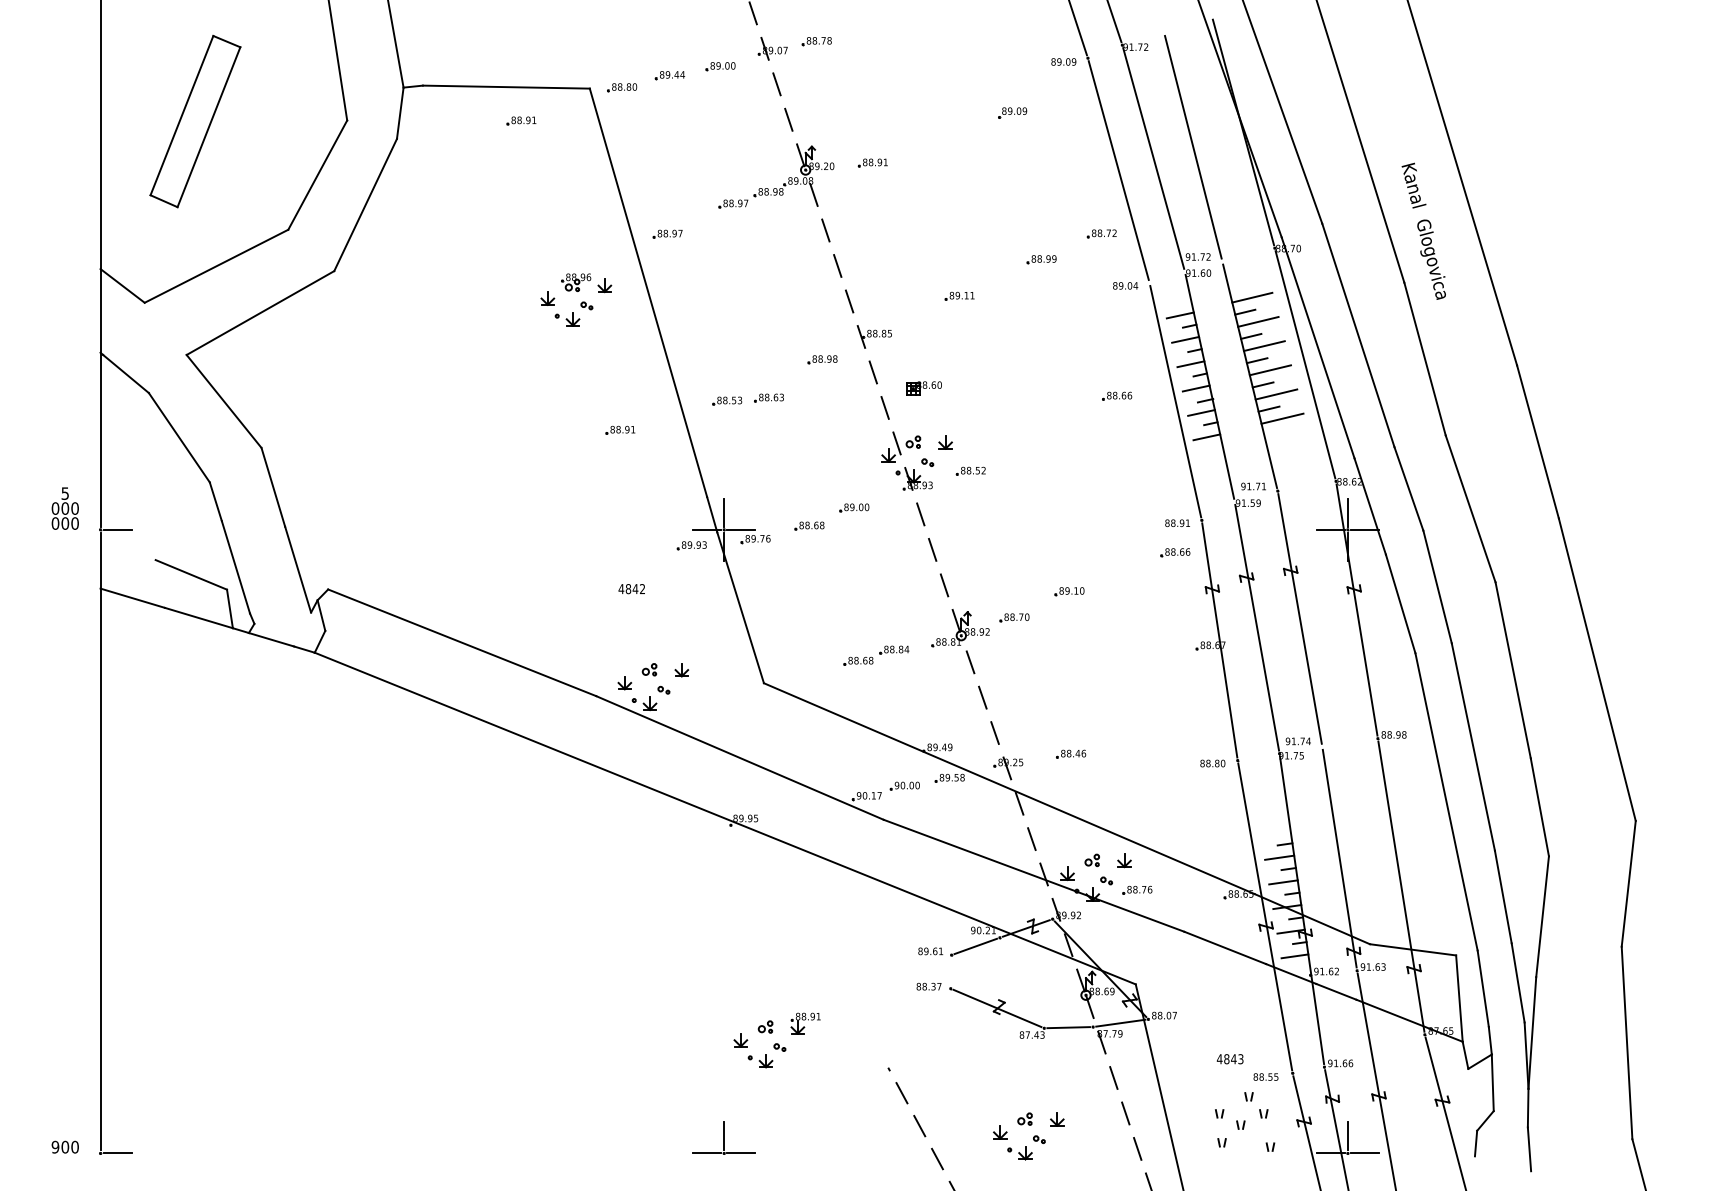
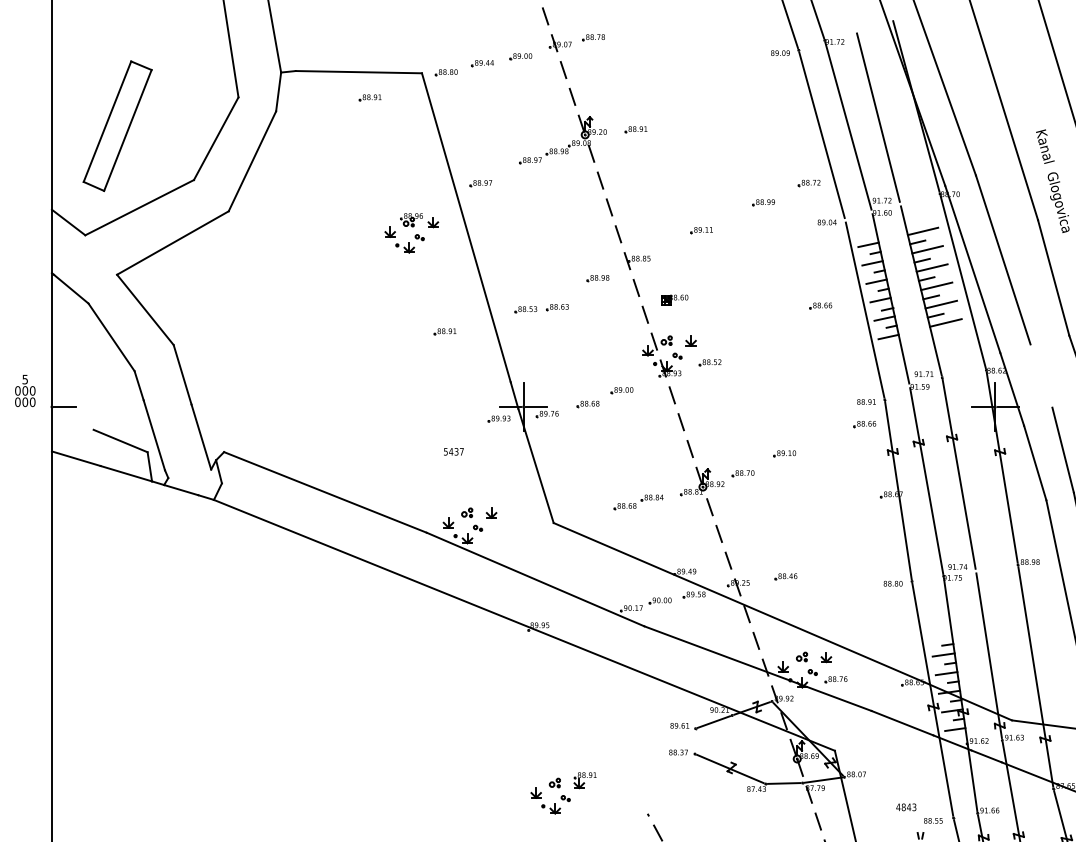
part: (1012, 112) -> (741, 91), removed
part: (195, 121) -> (117, 126), moved
line: (1408, 488) -> (1041, 375), removed
text: (631, 589) -> (453, 452), 4842 -> 5437

